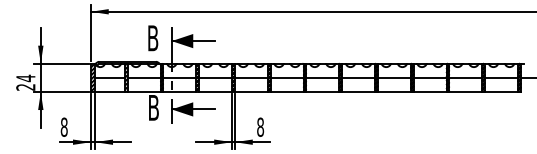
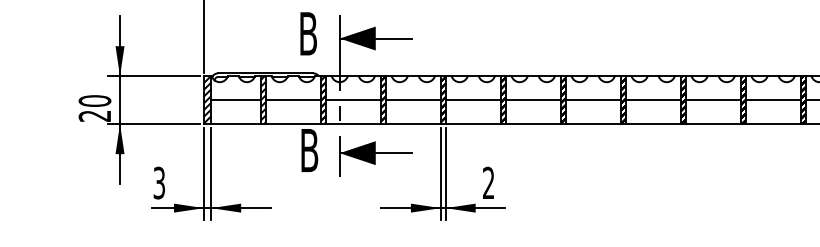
text: (25, 78) -> (94, 101), 24 -> 20
text: (63, 126) -> (158, 181), 8 -> 3
text: (260, 126) -> (488, 181), 8 -> 2

